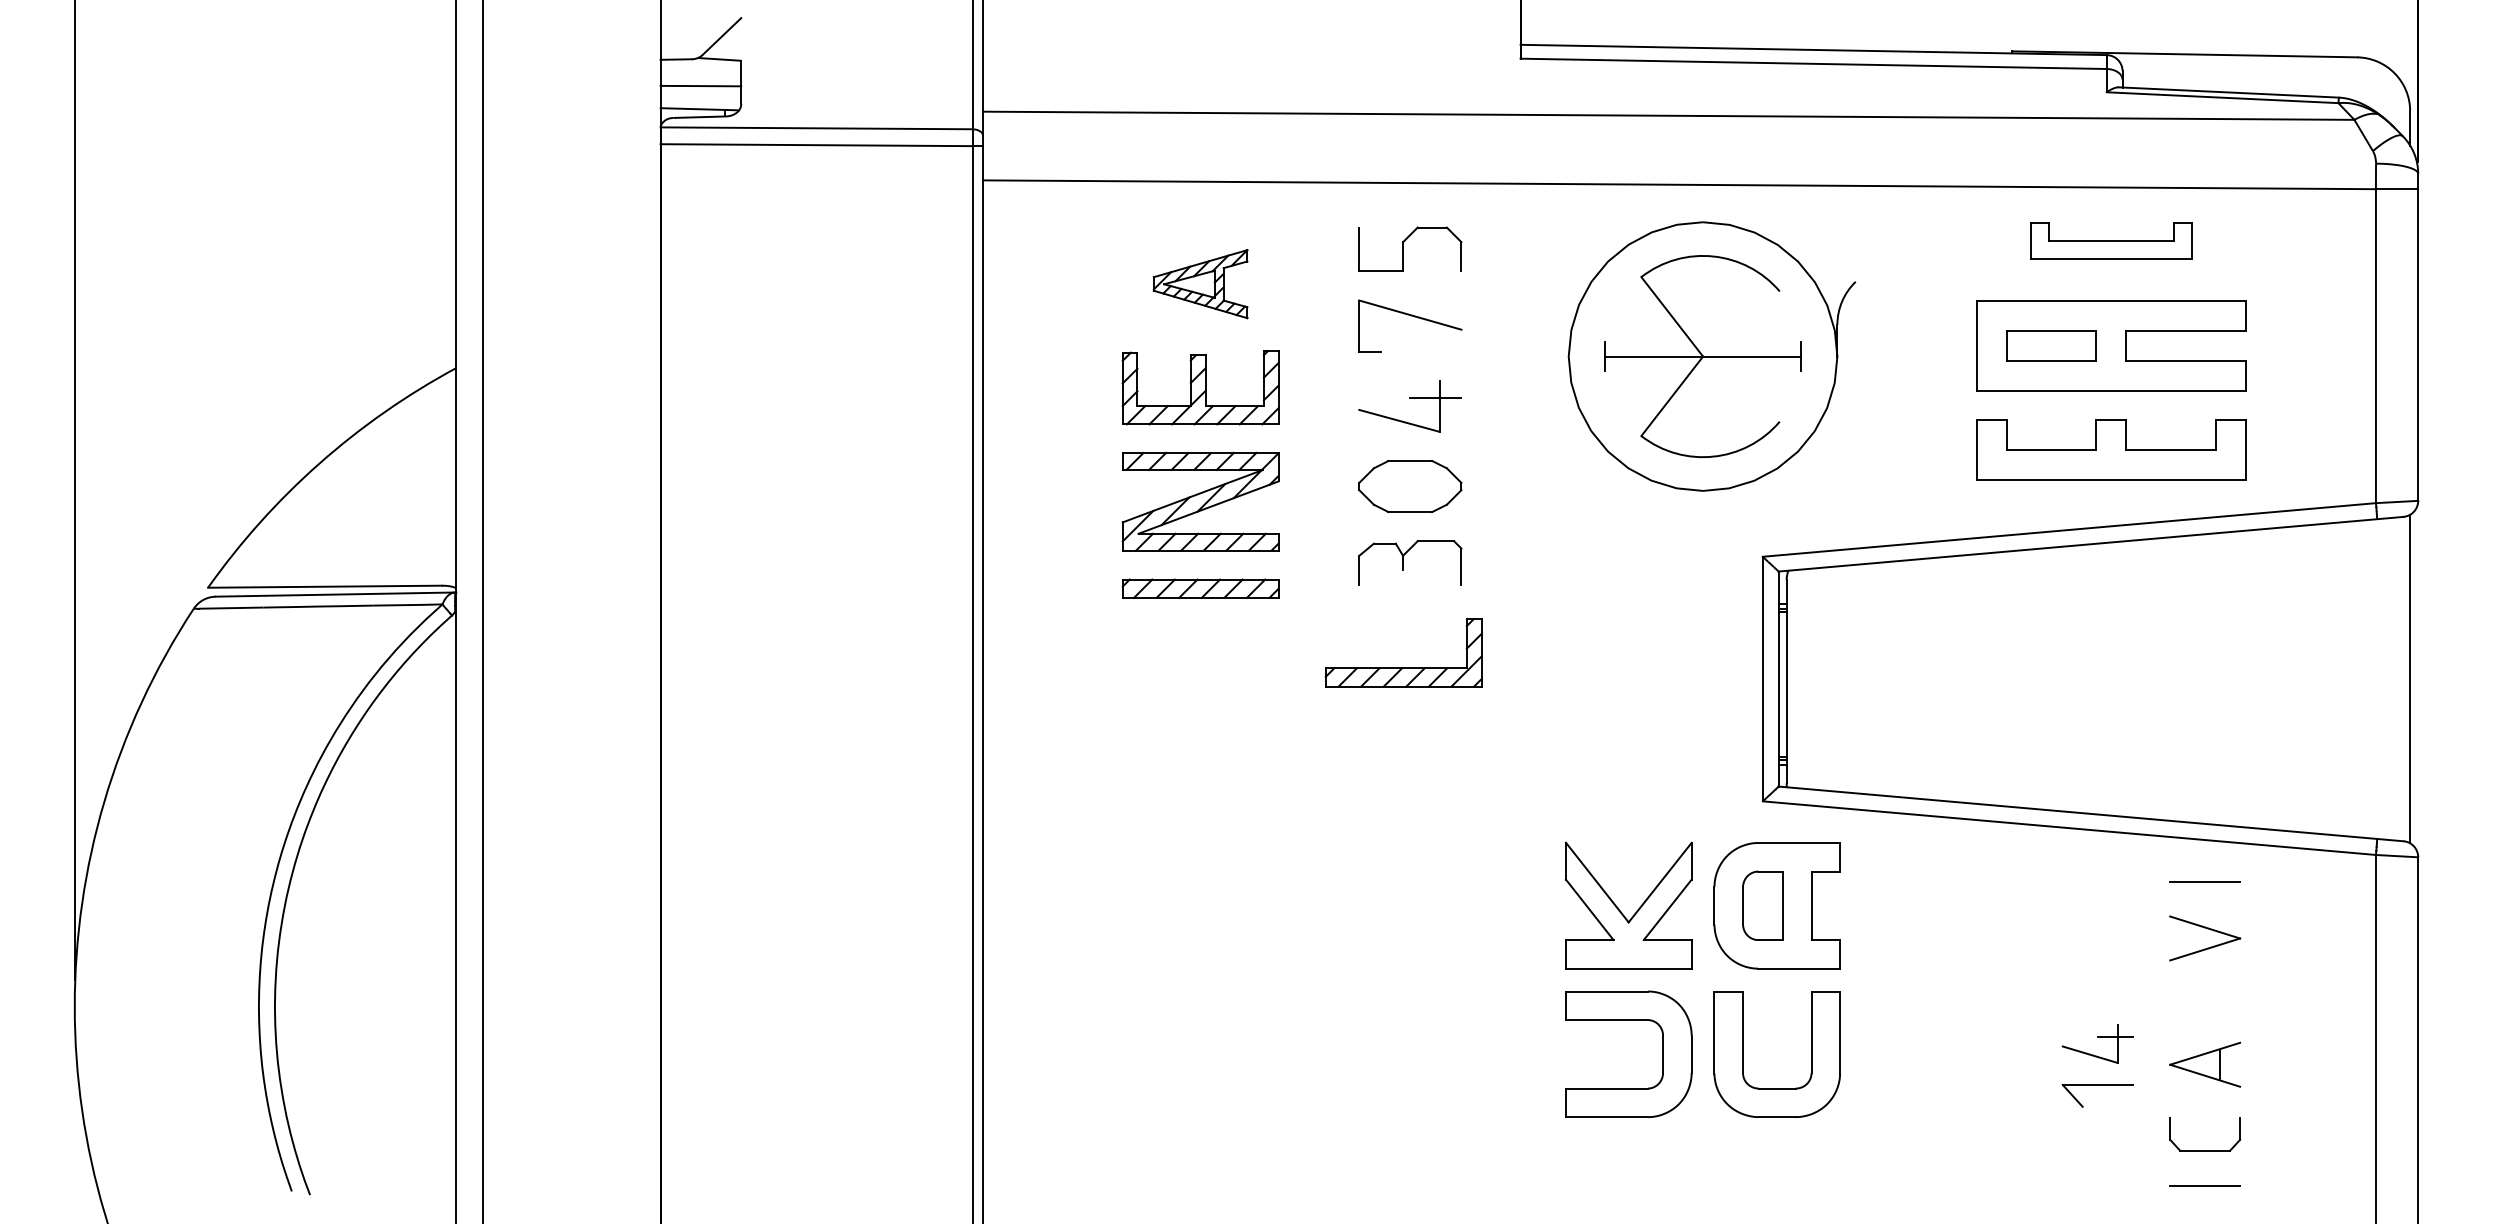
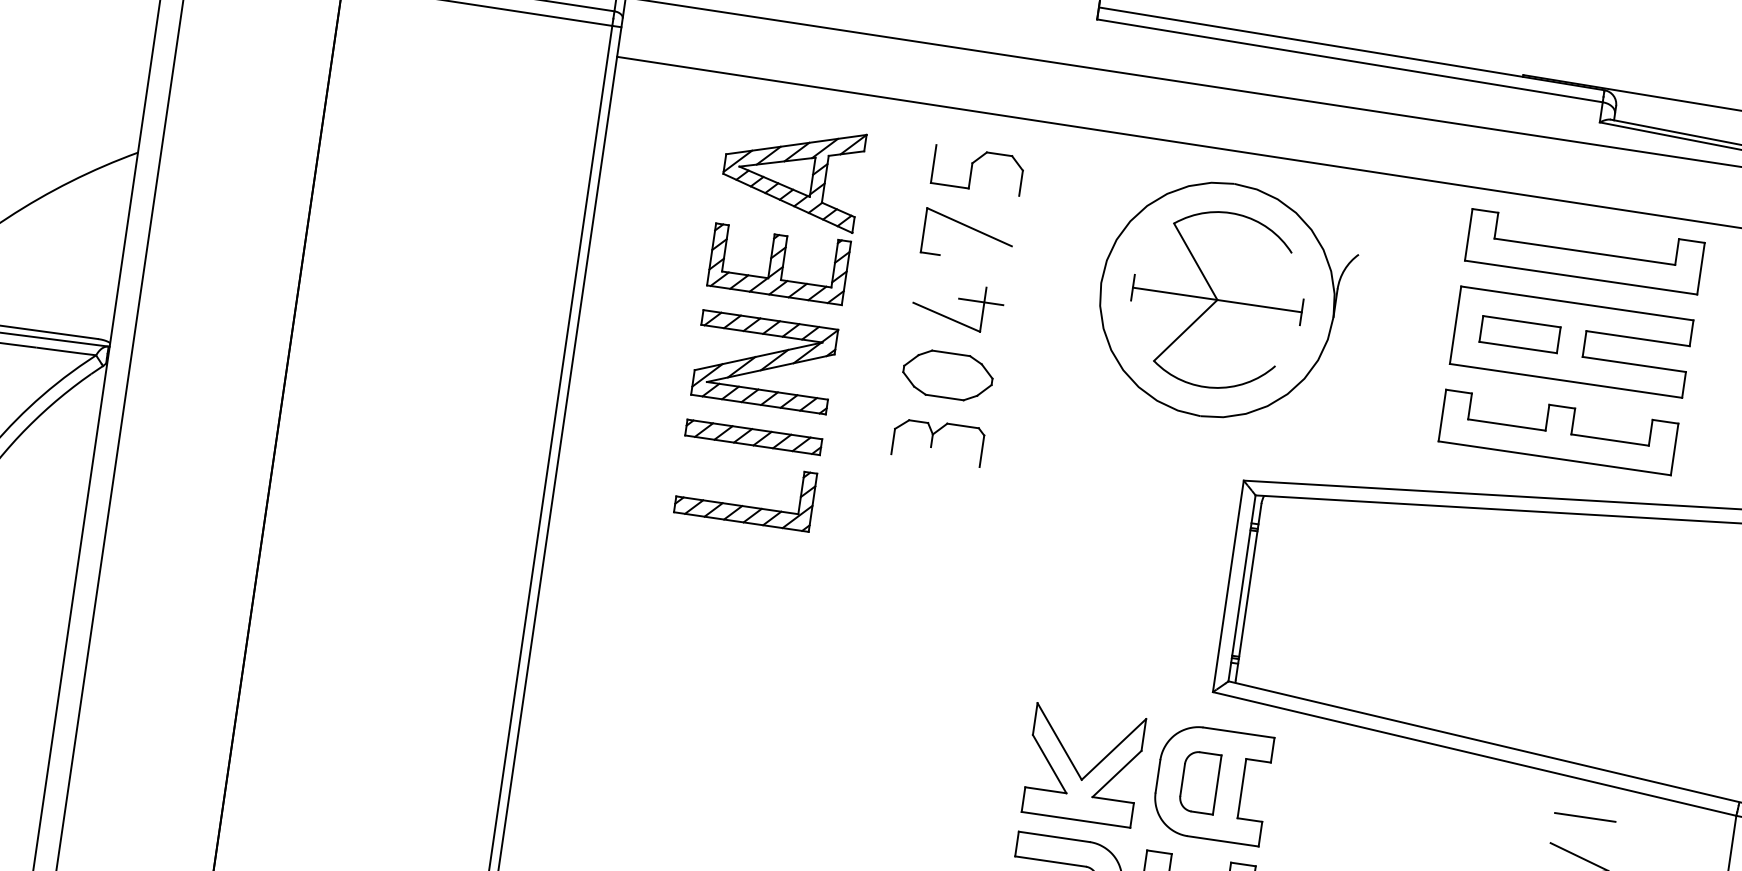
part: (2111, 240) -> (1585, 251), size x1.67
part: (1200, 283) -> (792, 173), size x1.67
part: (1403, 667) -> (743, 505), moved

